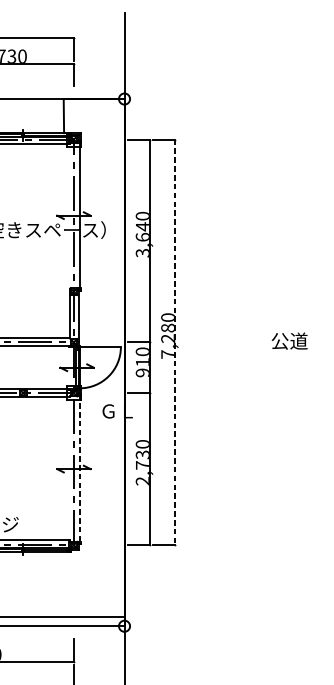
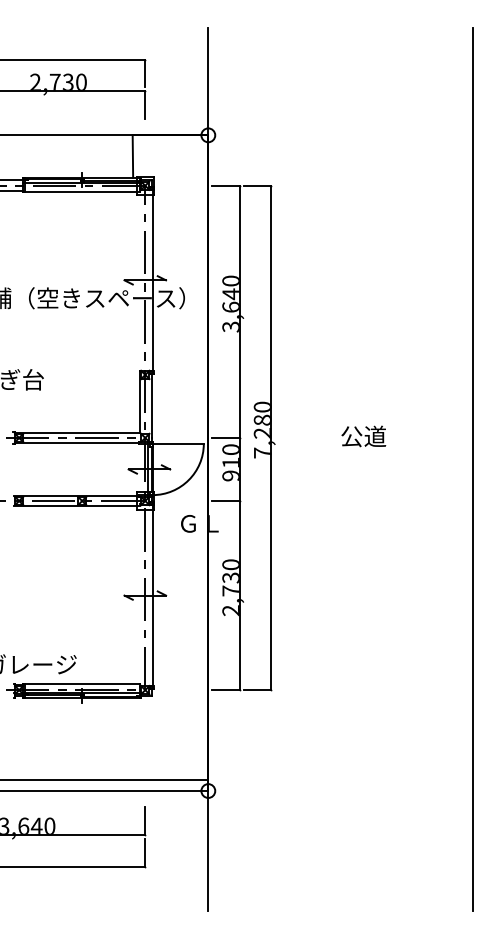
text: (289, 341) -> (363, 436), moved
line: (175, 342) -> (271, 438), dashed -> solid
line: (80, 469) -> (153, 596), dashed -> solid

